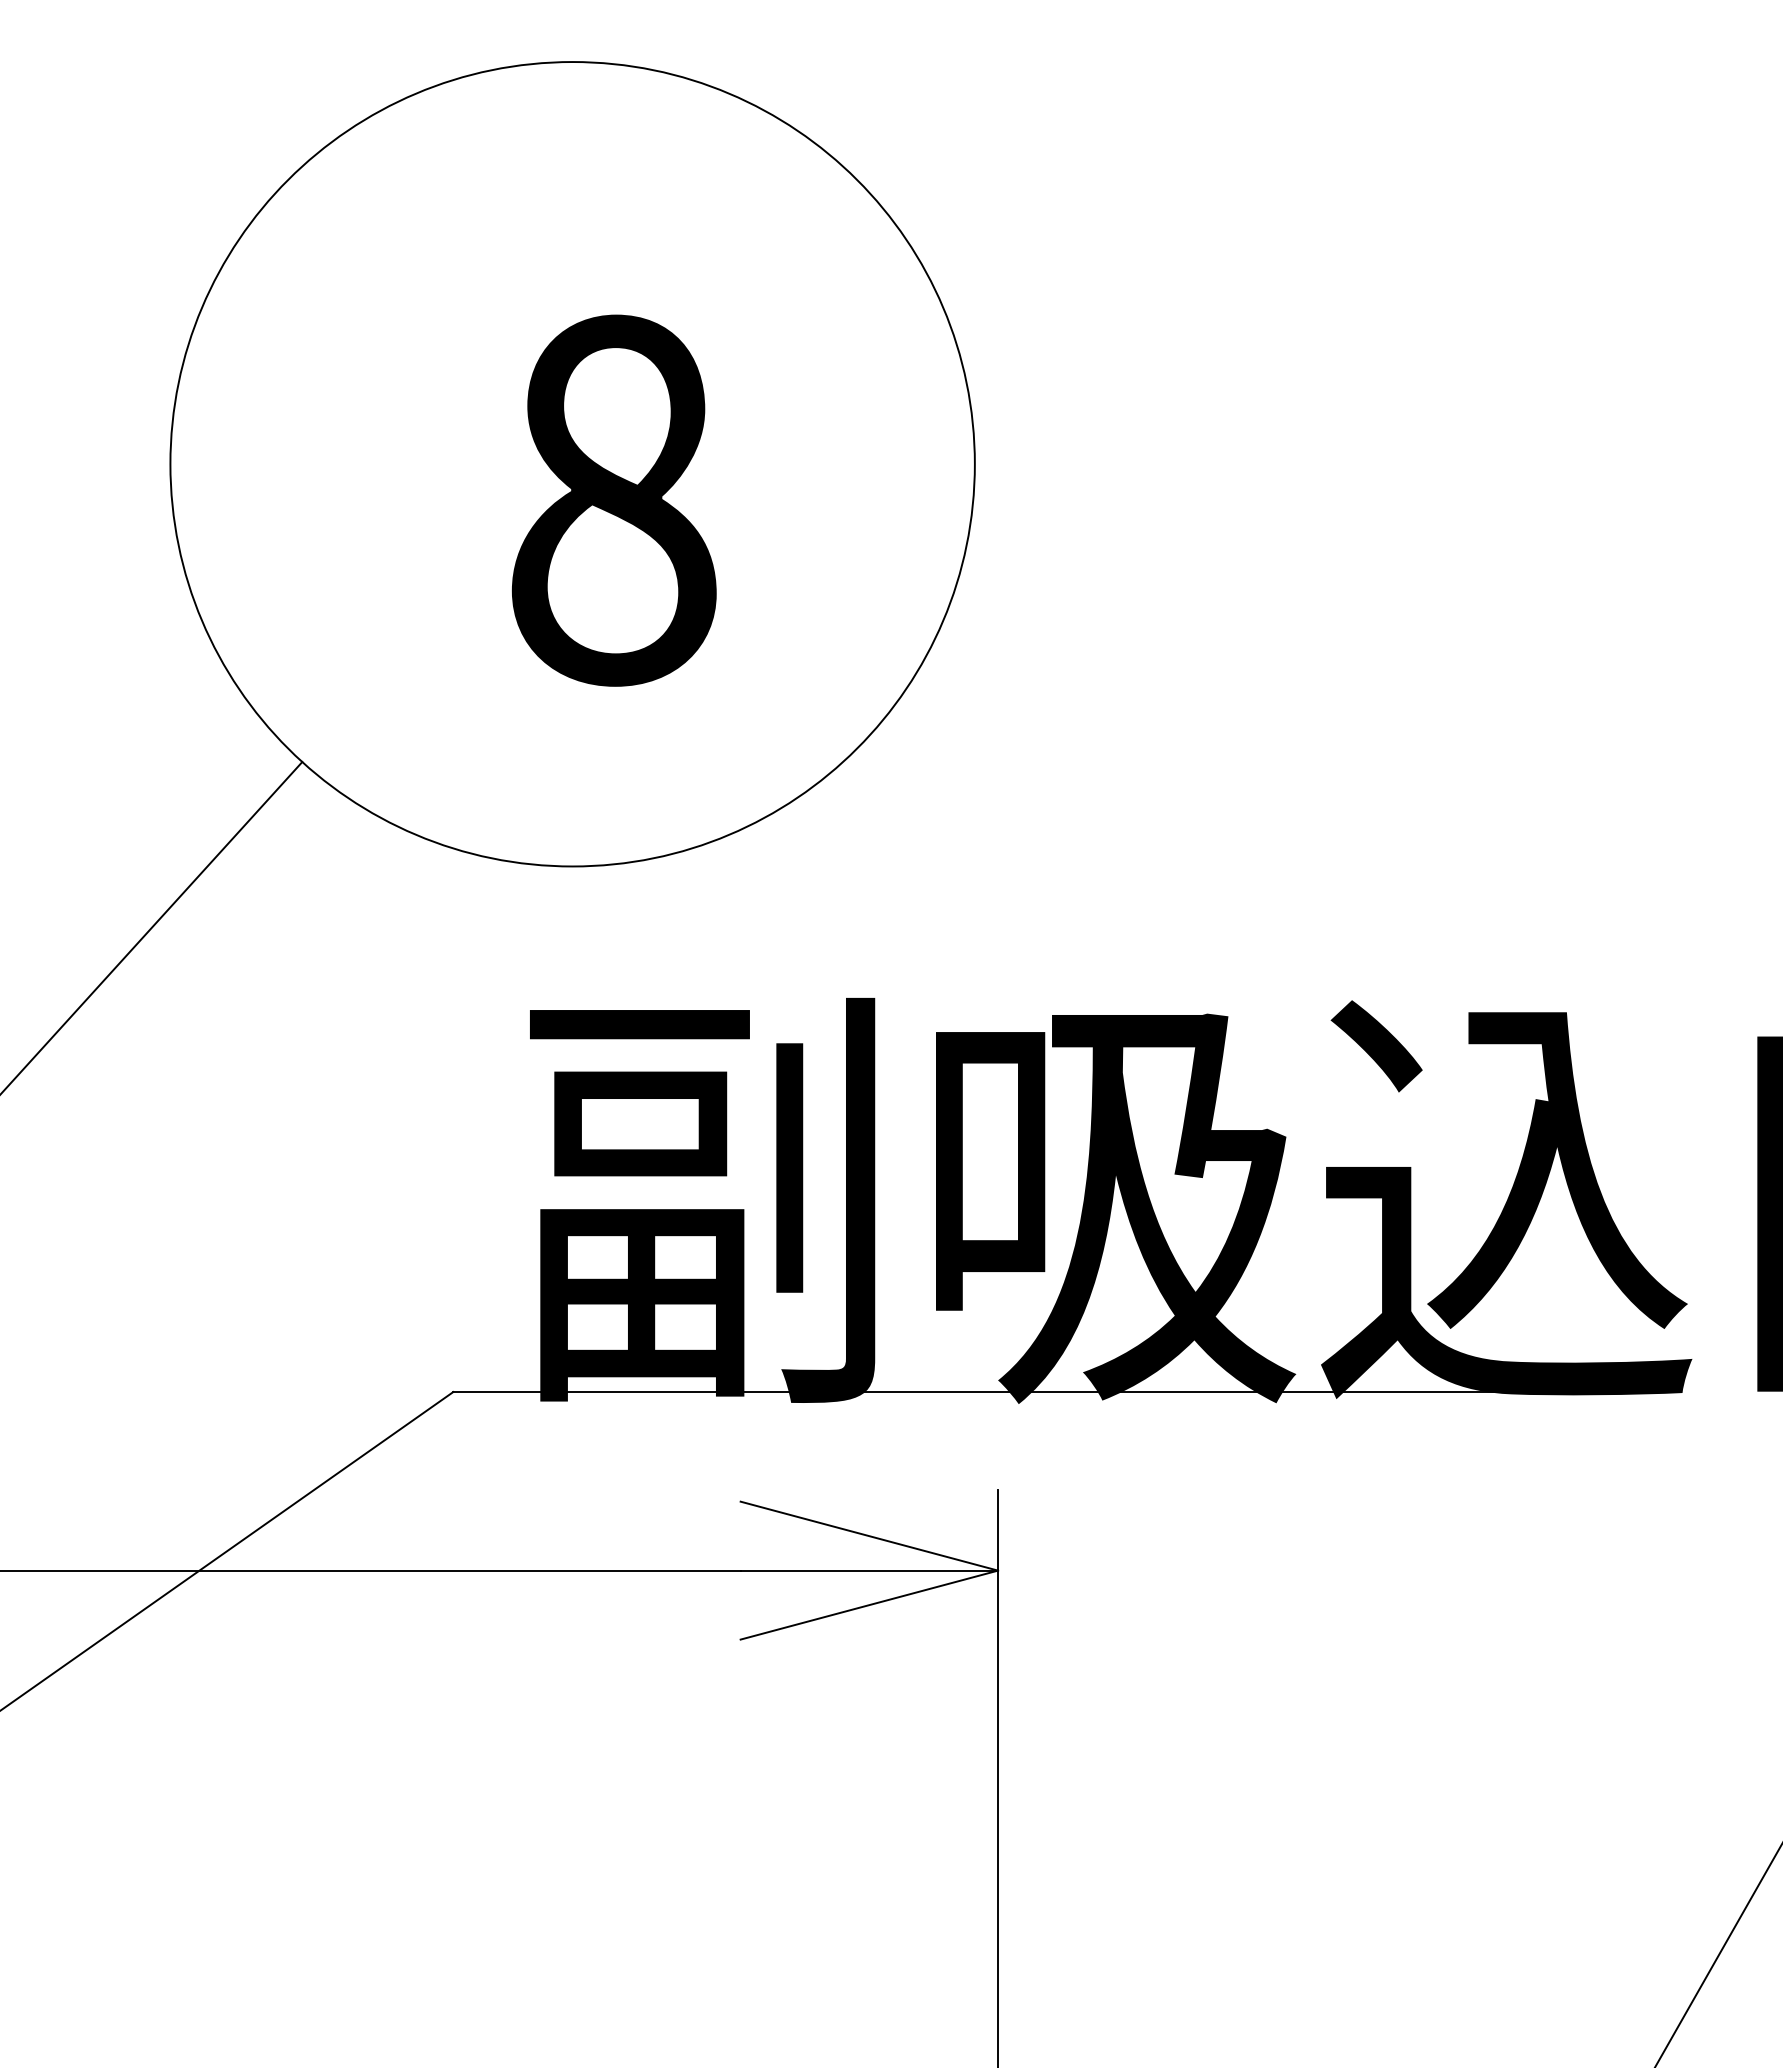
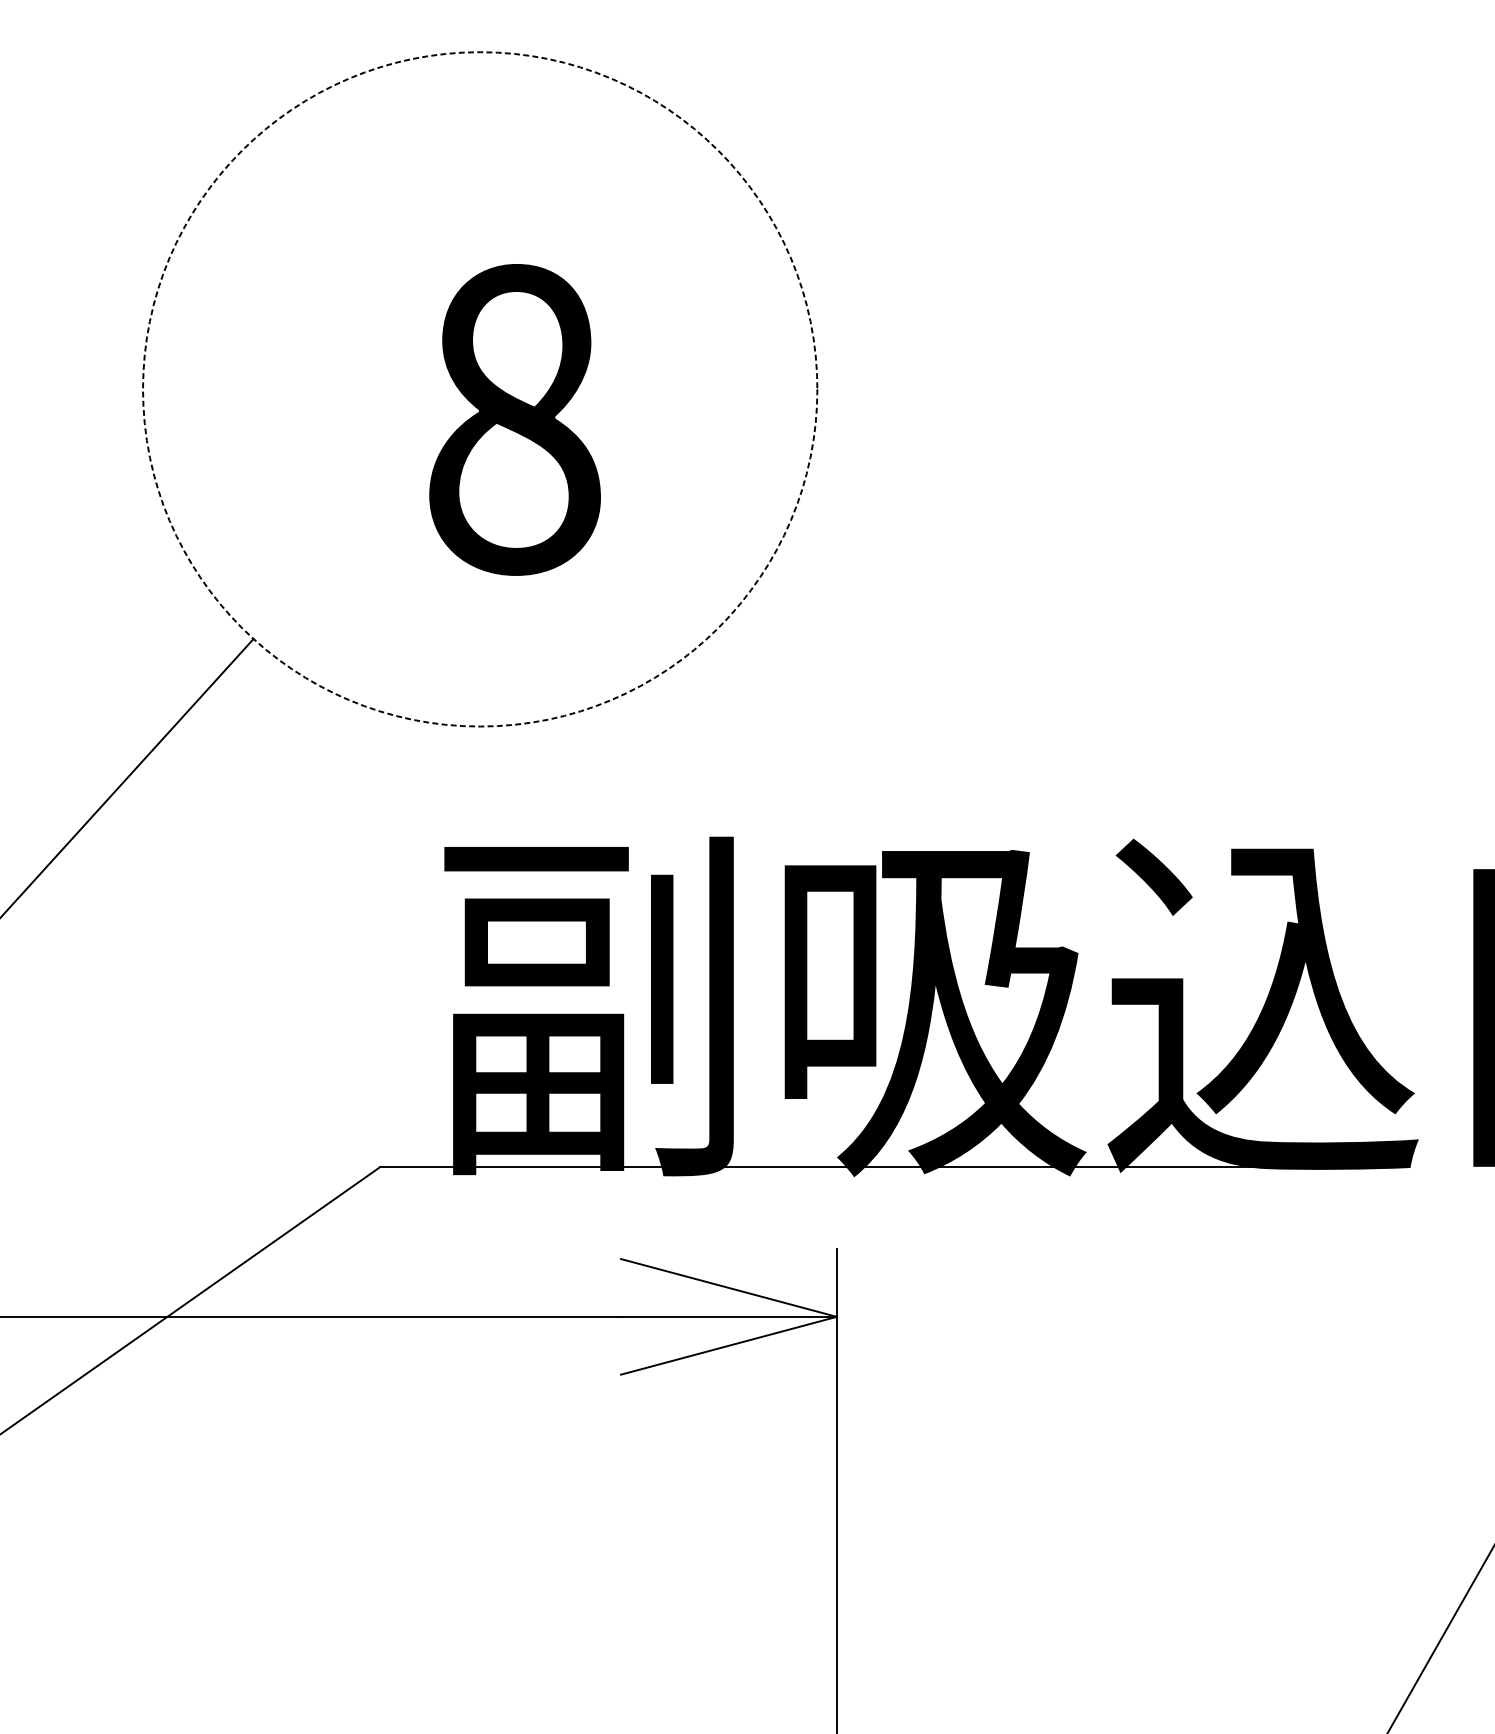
circle: (572, 464) -> (480, 389), solid -> dashed

